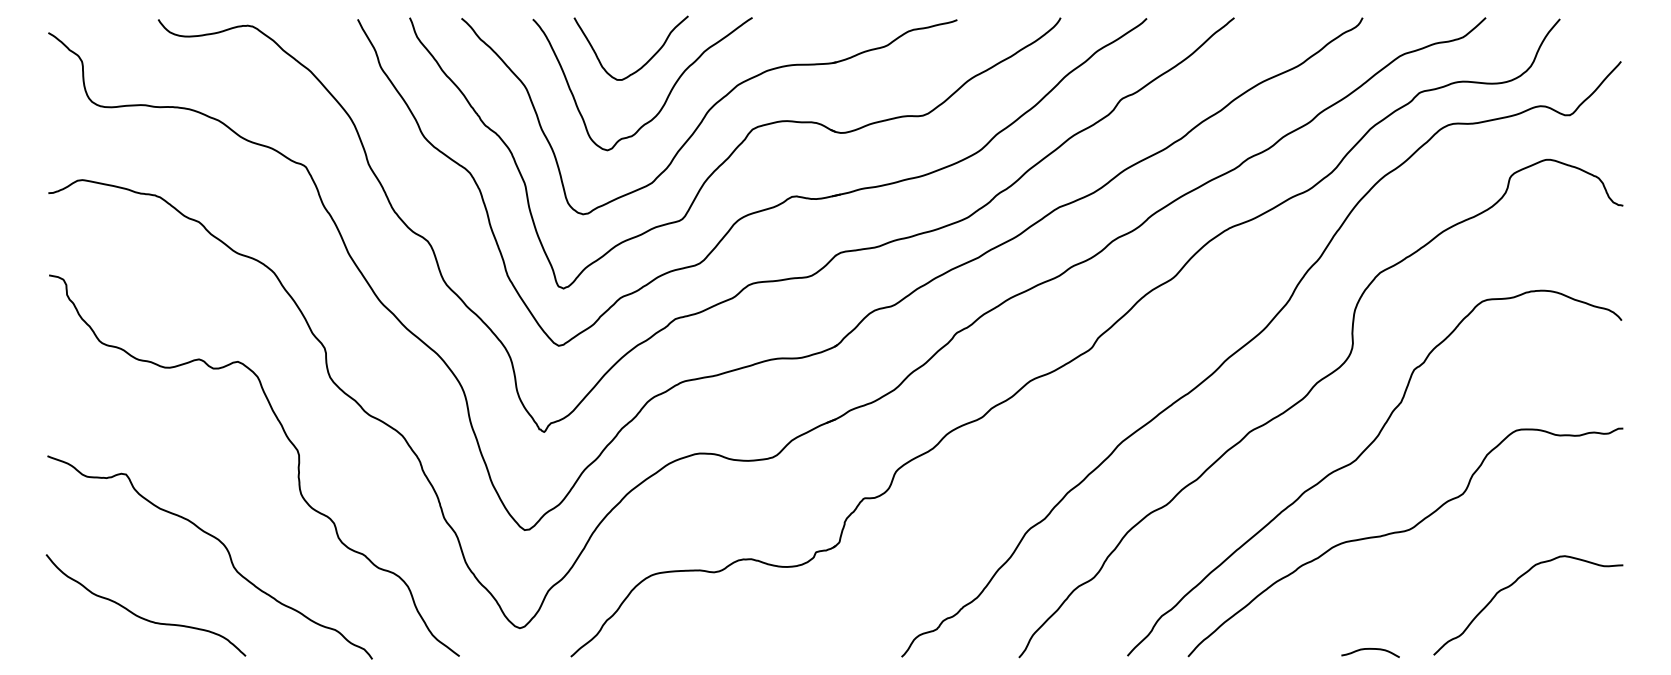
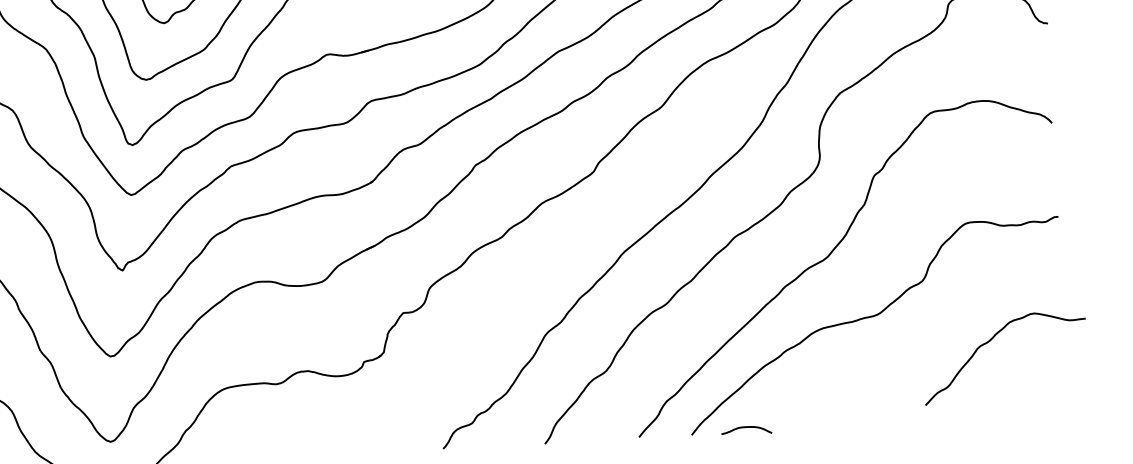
curve: (1512, 585) -> (990, 341), moved
curve: (1370, 649) -> (746, 427), moved

